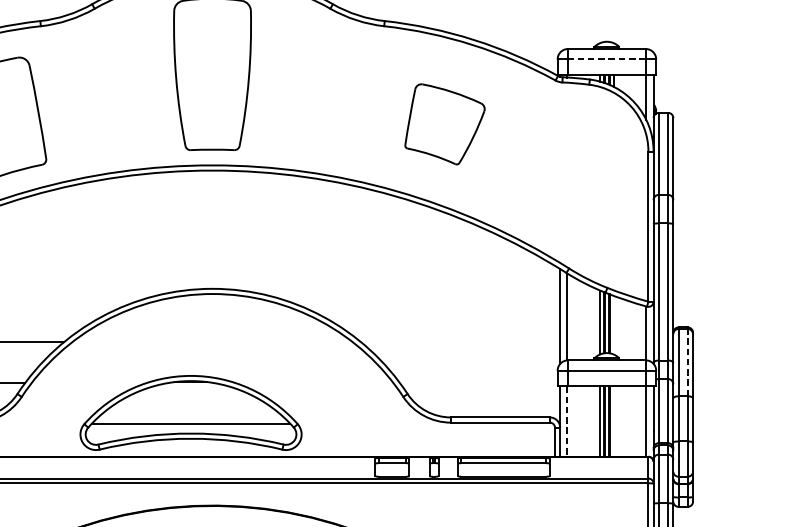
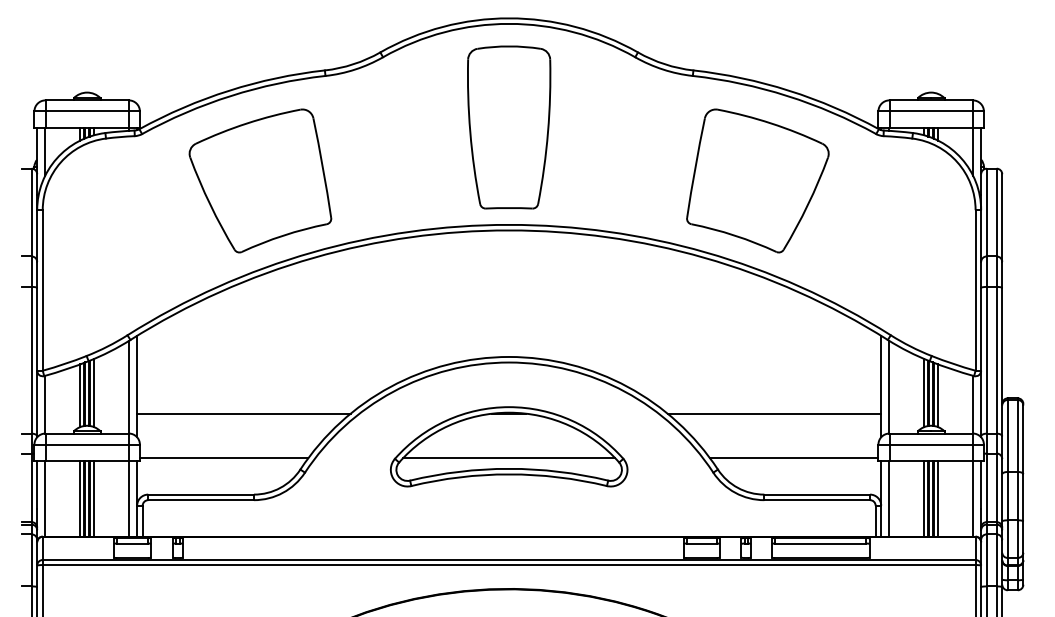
line: (607, 59) -> (931, 111), dashed -> solid
part: (444, 123) -> (757, 180), size x1.67
line: (613, 324) -> (938, 395), added
line: (460, 341) -> (774, 413), added
line: (687, 362) -> (1017, 435), dashed -> solid
line: (478, 383) -> (793, 458), added
part: (190, 412) -> (508, 446), moved
line: (613, 421) -> (938, 498), added
line: (567, 422) -> (888, 499), dashed -> solid

